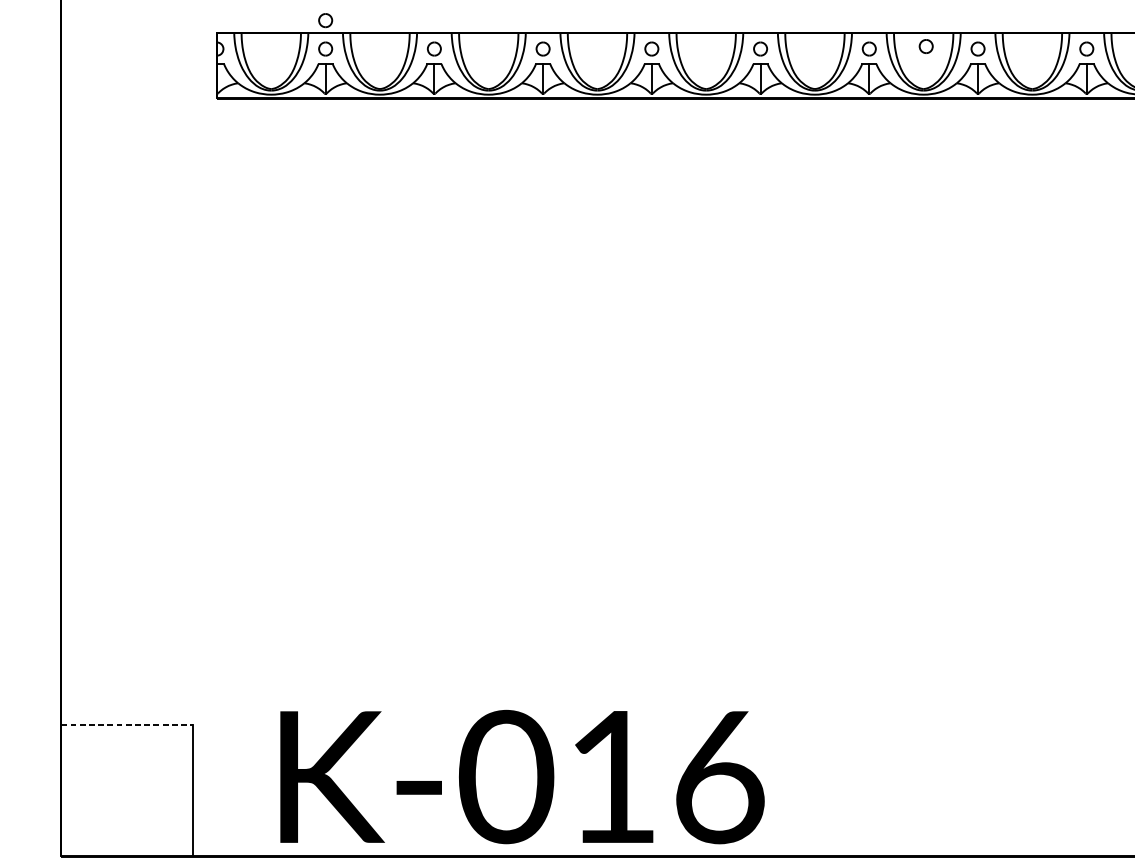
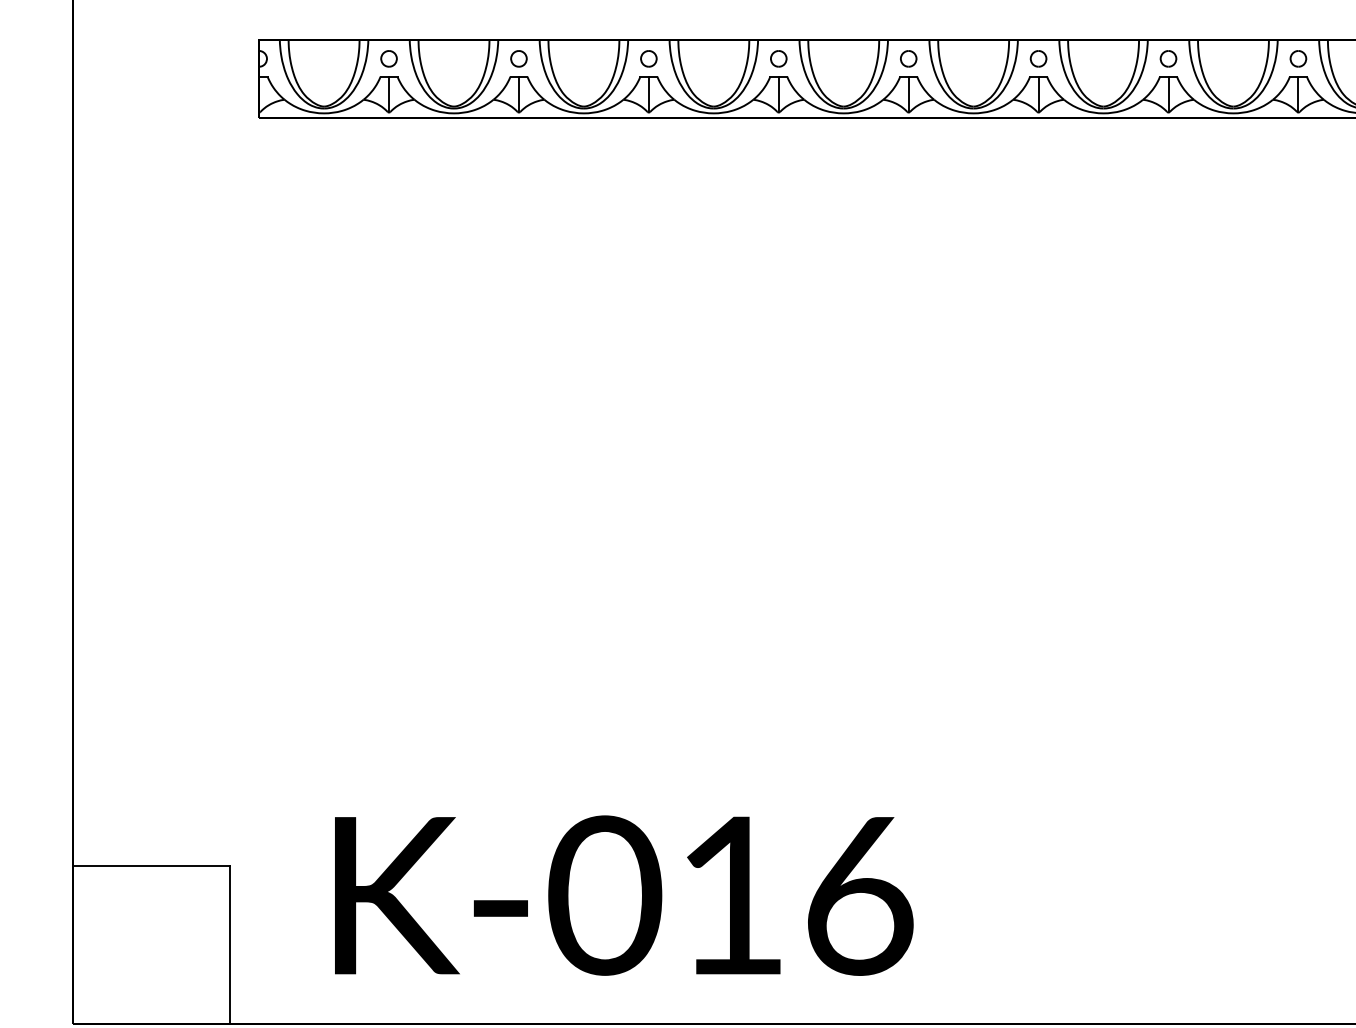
part: (325, 20) -> (388, 24), removed
part: (926, 46) -> (1106, 55), removed
line: (126, 725) -> (151, 866), dashed -> solid
text: (522, 776) -> (624, 895), moved

